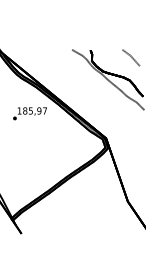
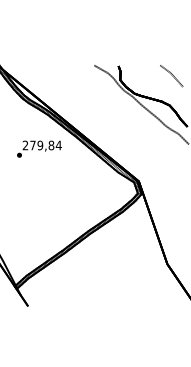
text: (31, 110) -> (41, 145), 185,97 -> 279,84

